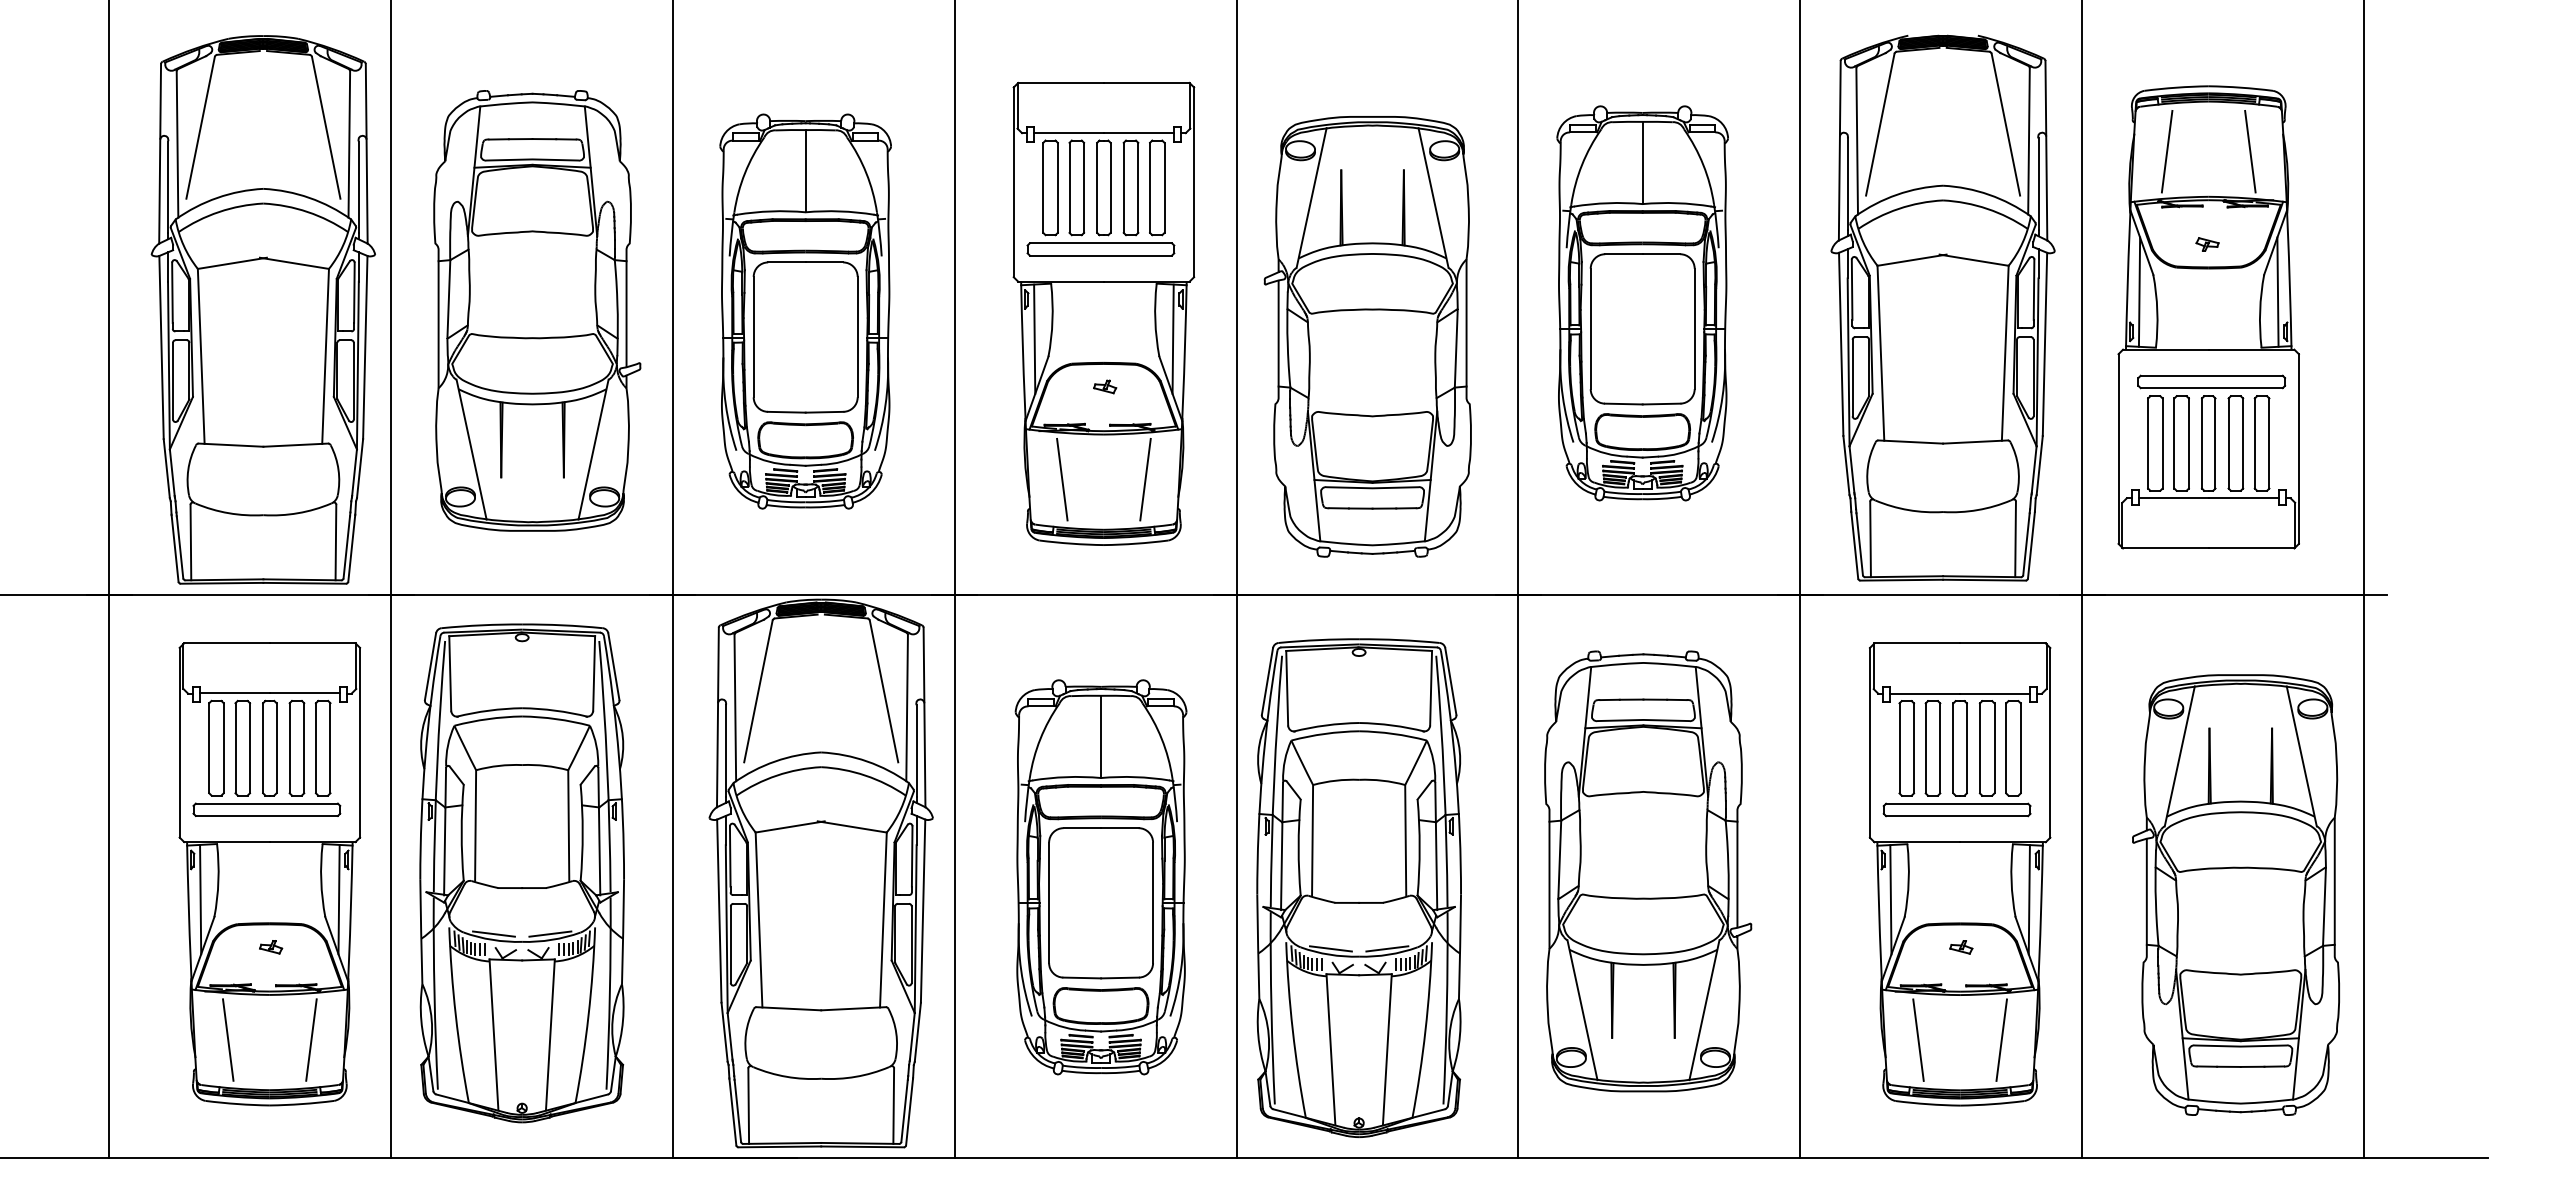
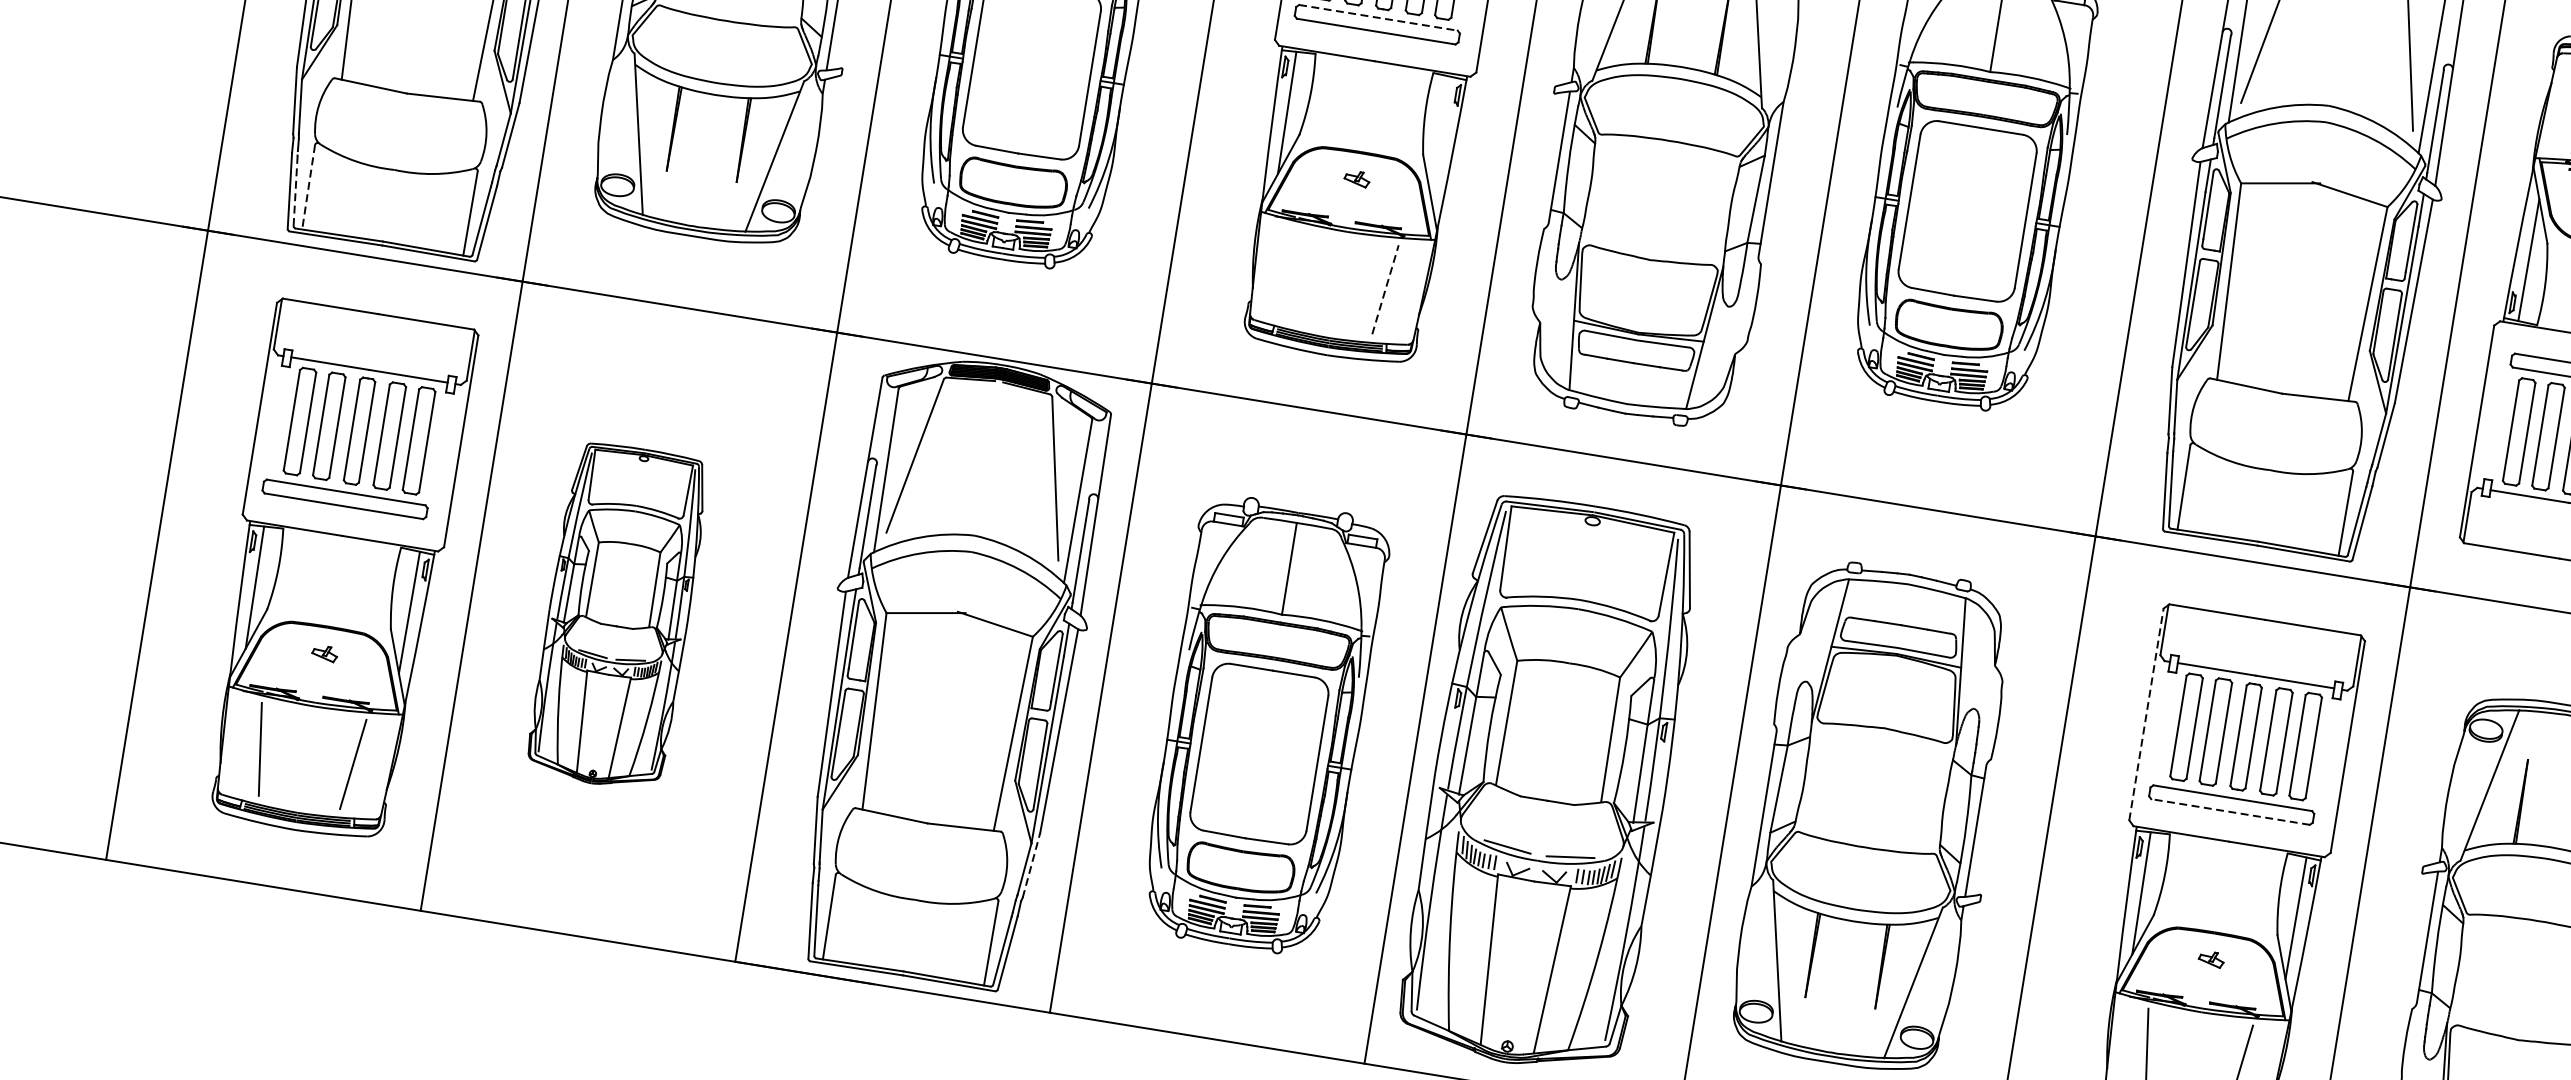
line: (1101, 243) -> (1379, 18), solid -> dashed
line: (1172, 338) -> (1441, 137), removed
line: (1062, 479) -> (1292, 274), removed
line: (1145, 479) -> (1385, 289), solid -> dashed
line: (190, 542) -> (308, 187), solid -> dashed
line: (179, 544) -> (295, 187), solid -> dashed
line: (1869, 742) -> (2146, 713), solid -> dashed
line: (1956, 816) -> (2229, 812), solid -> dashed
part: (521, 873) -> (617, 616), size x0.6
line: (917, 1032) -> (1031, 865), solid -> dashed

